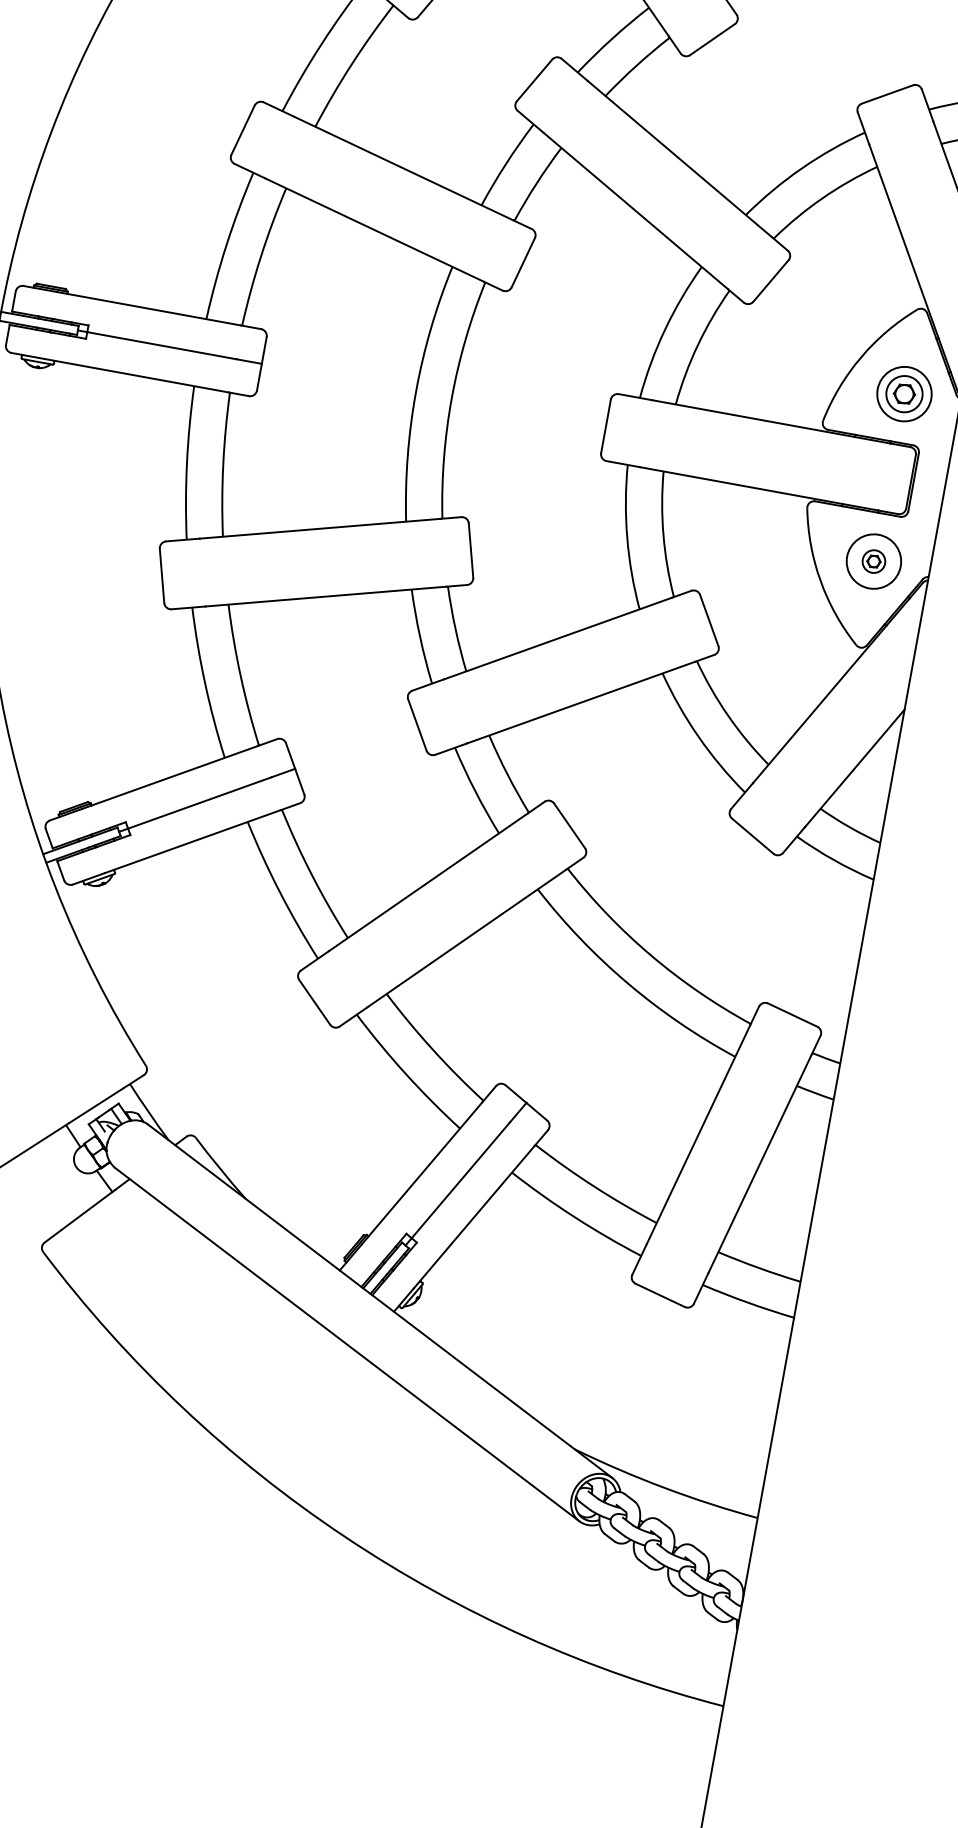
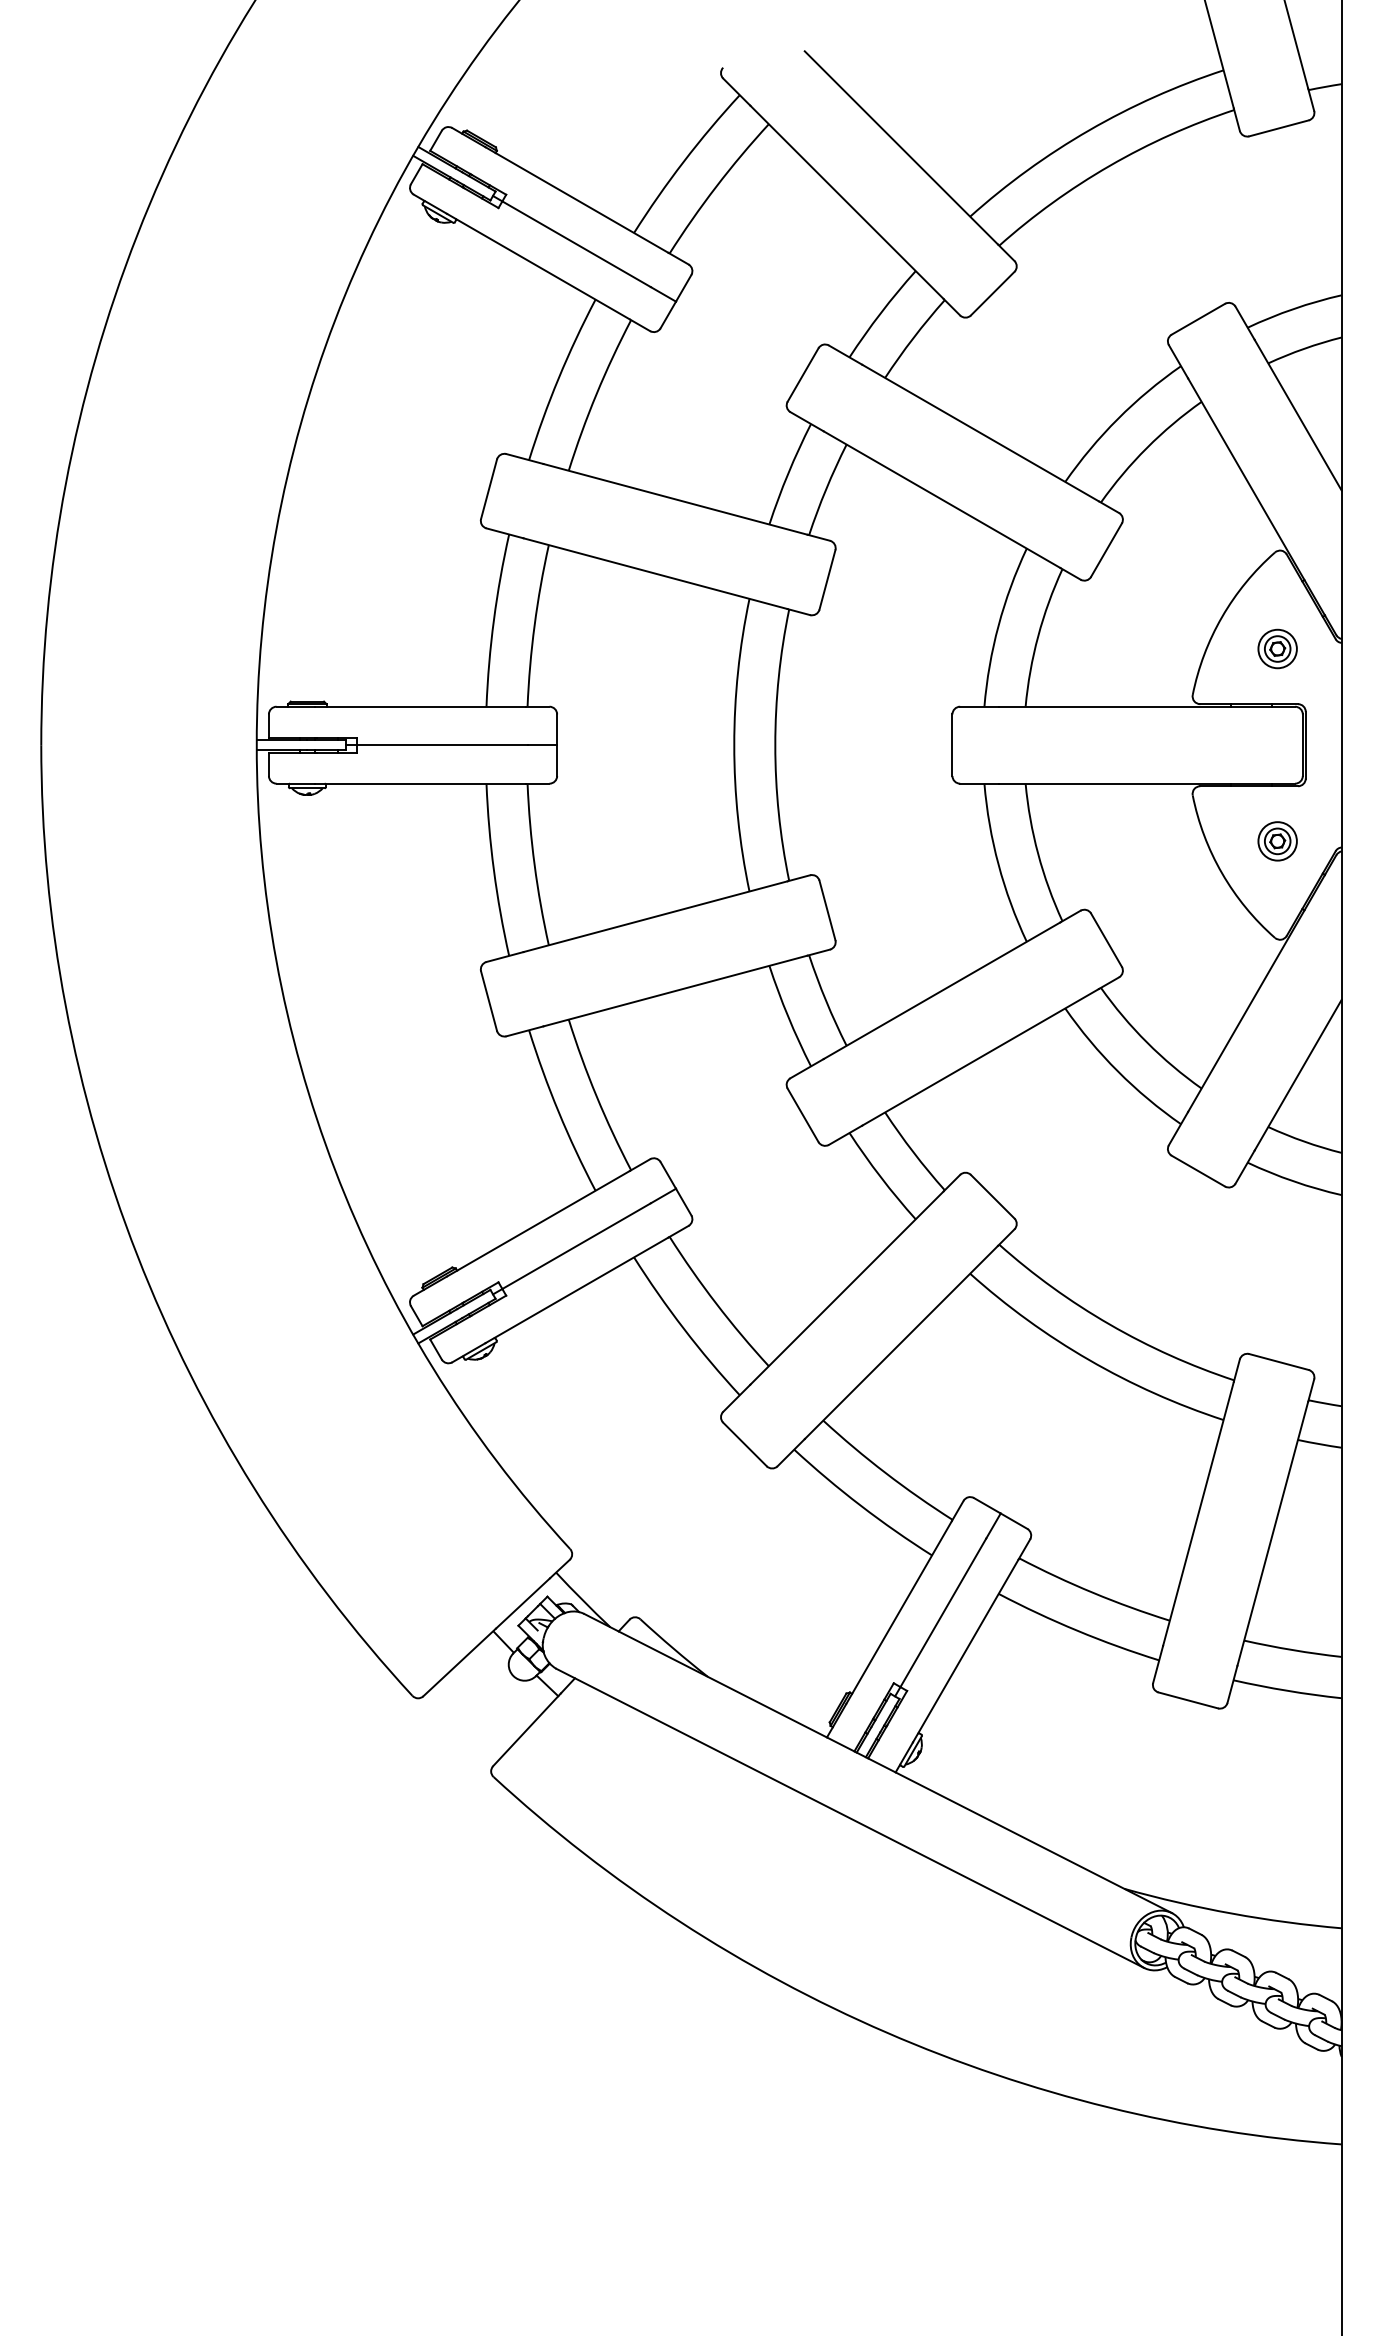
part: (904, 393) -> (1277, 648), size x0.62
circle: (873, 561) -> (1277, 841), size x0.62

